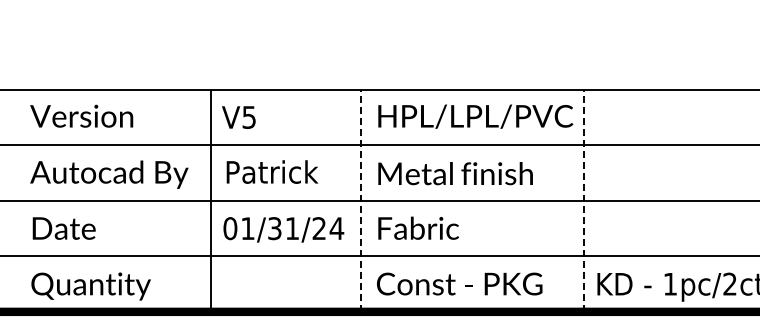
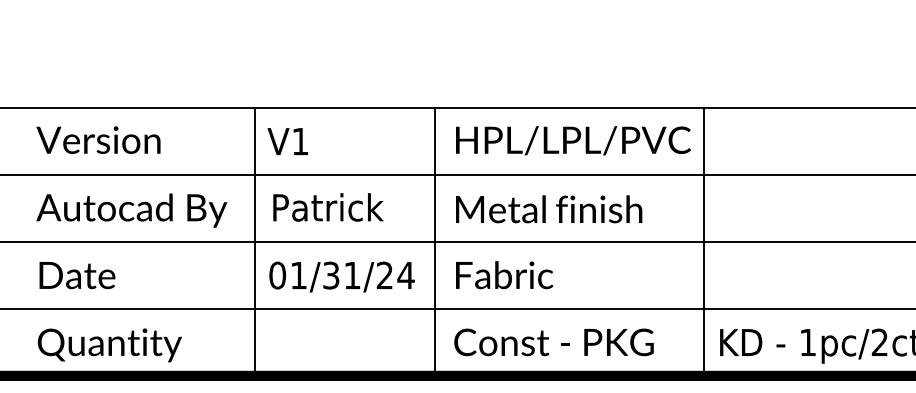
text: (248, 117) -> (299, 141), V5 -> V1
line: (361, 200) -> (435, 241), dashed -> solid
line: (584, 200) -> (704, 241), dashed -> solid

